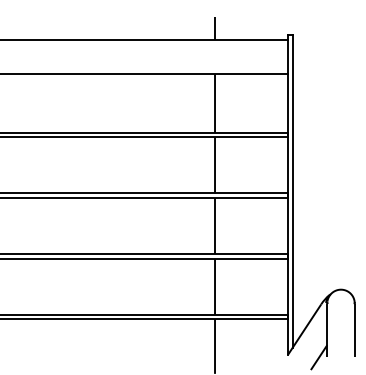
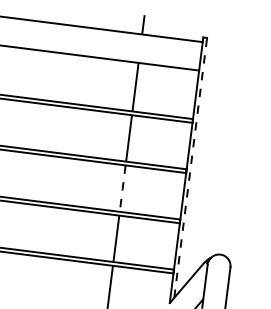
line: (292, 191) -> (190, 168), solid -> dashed
line: (215, 226) -> (123, 189), solid -> dashed

